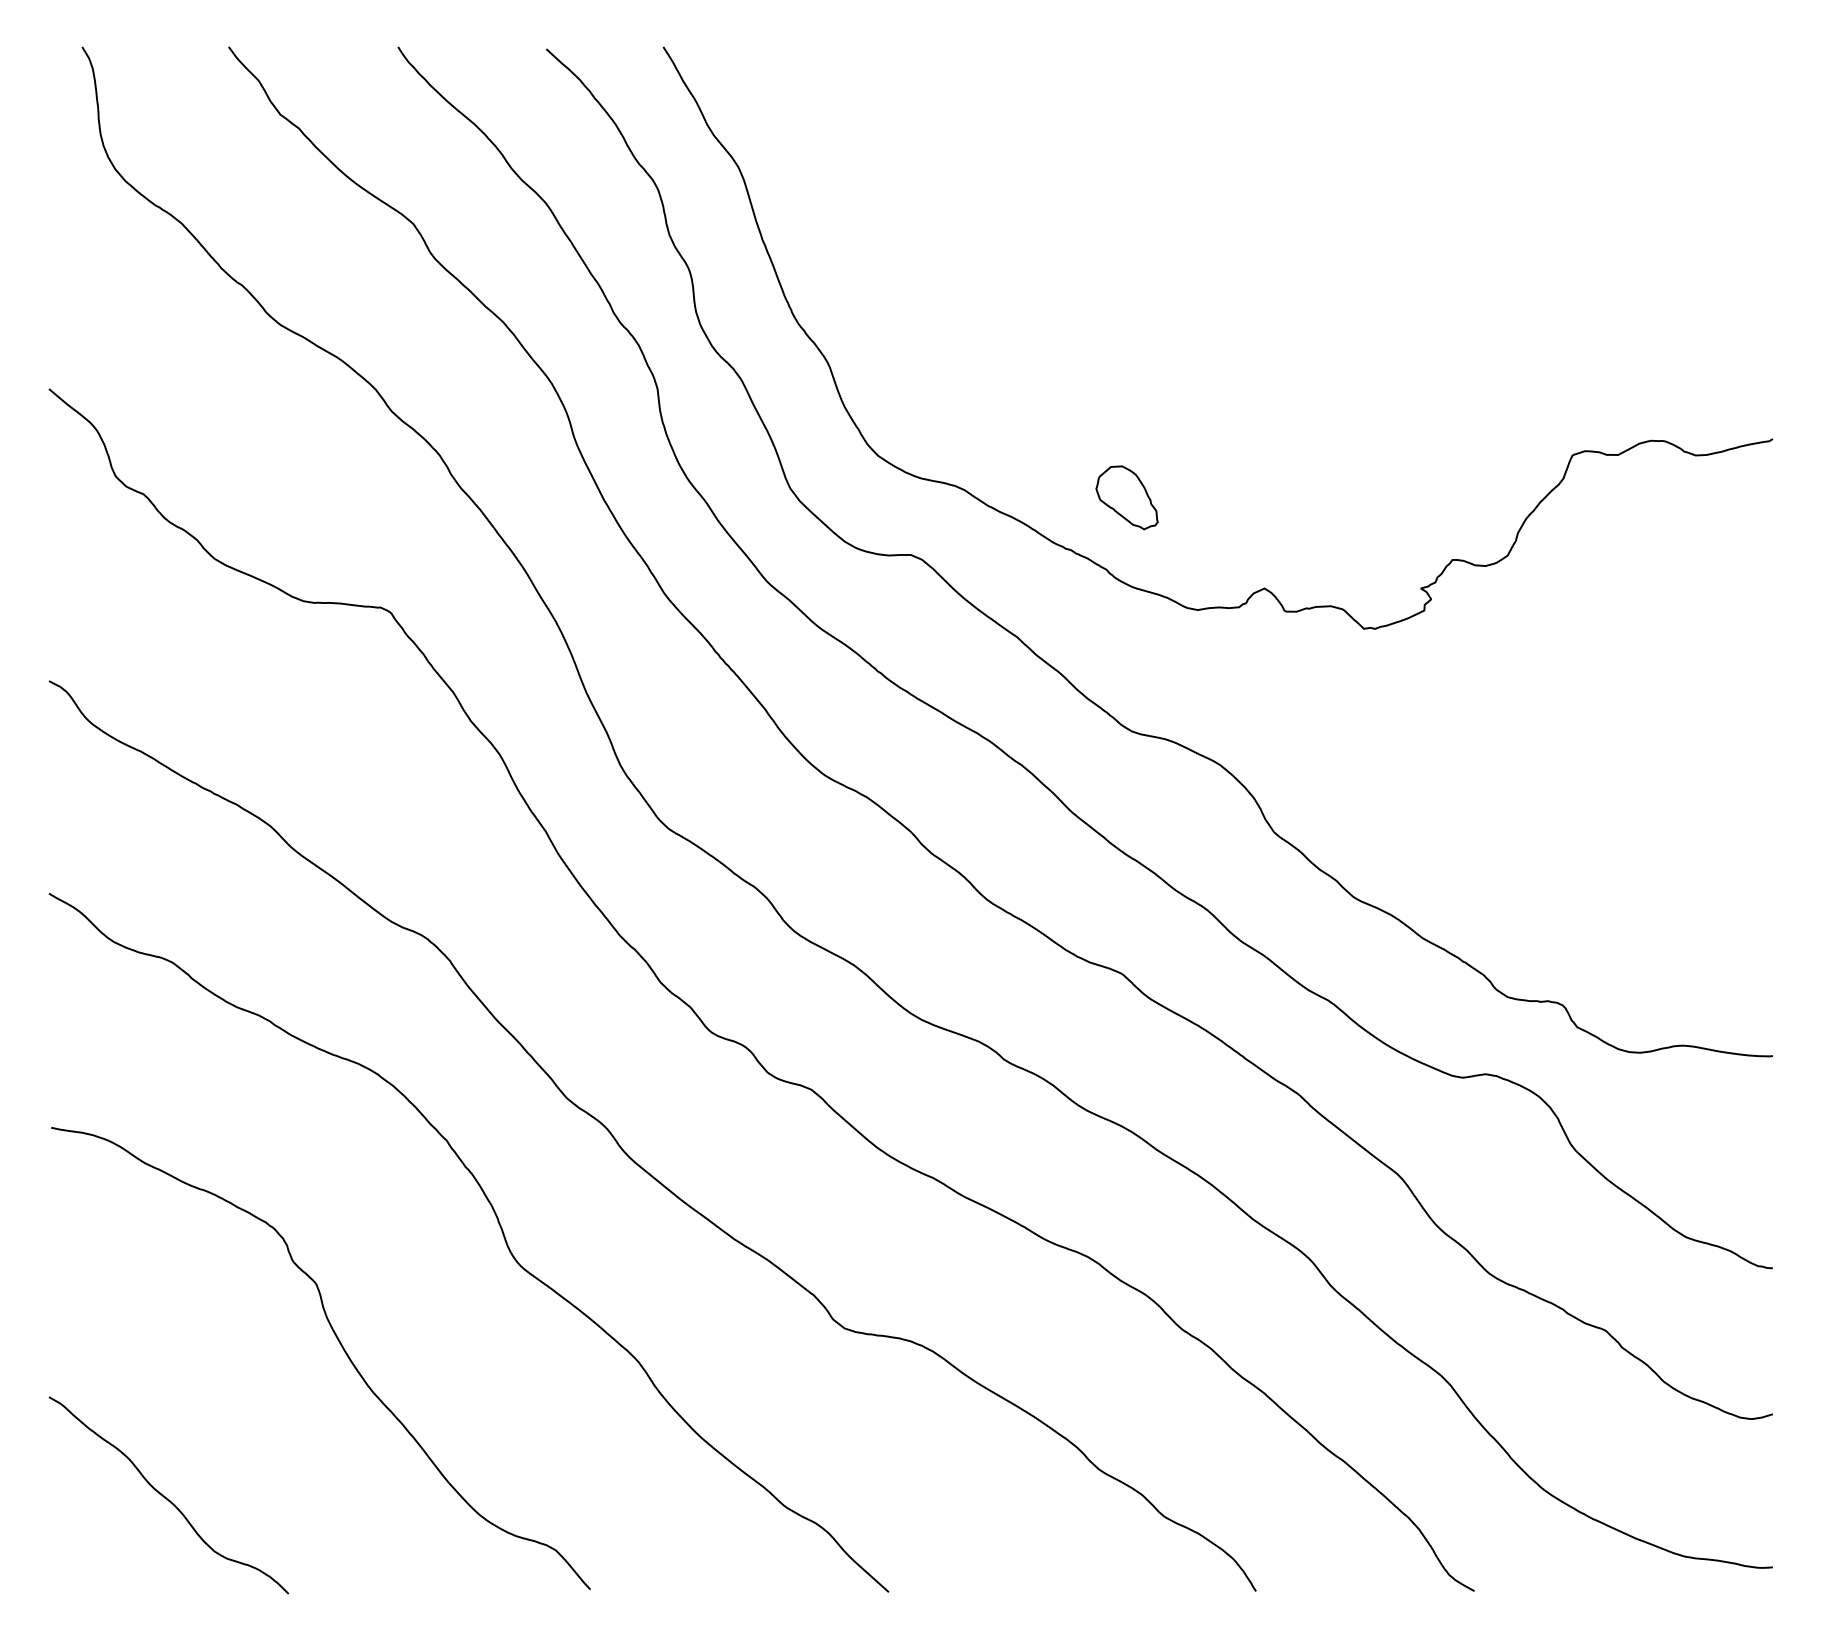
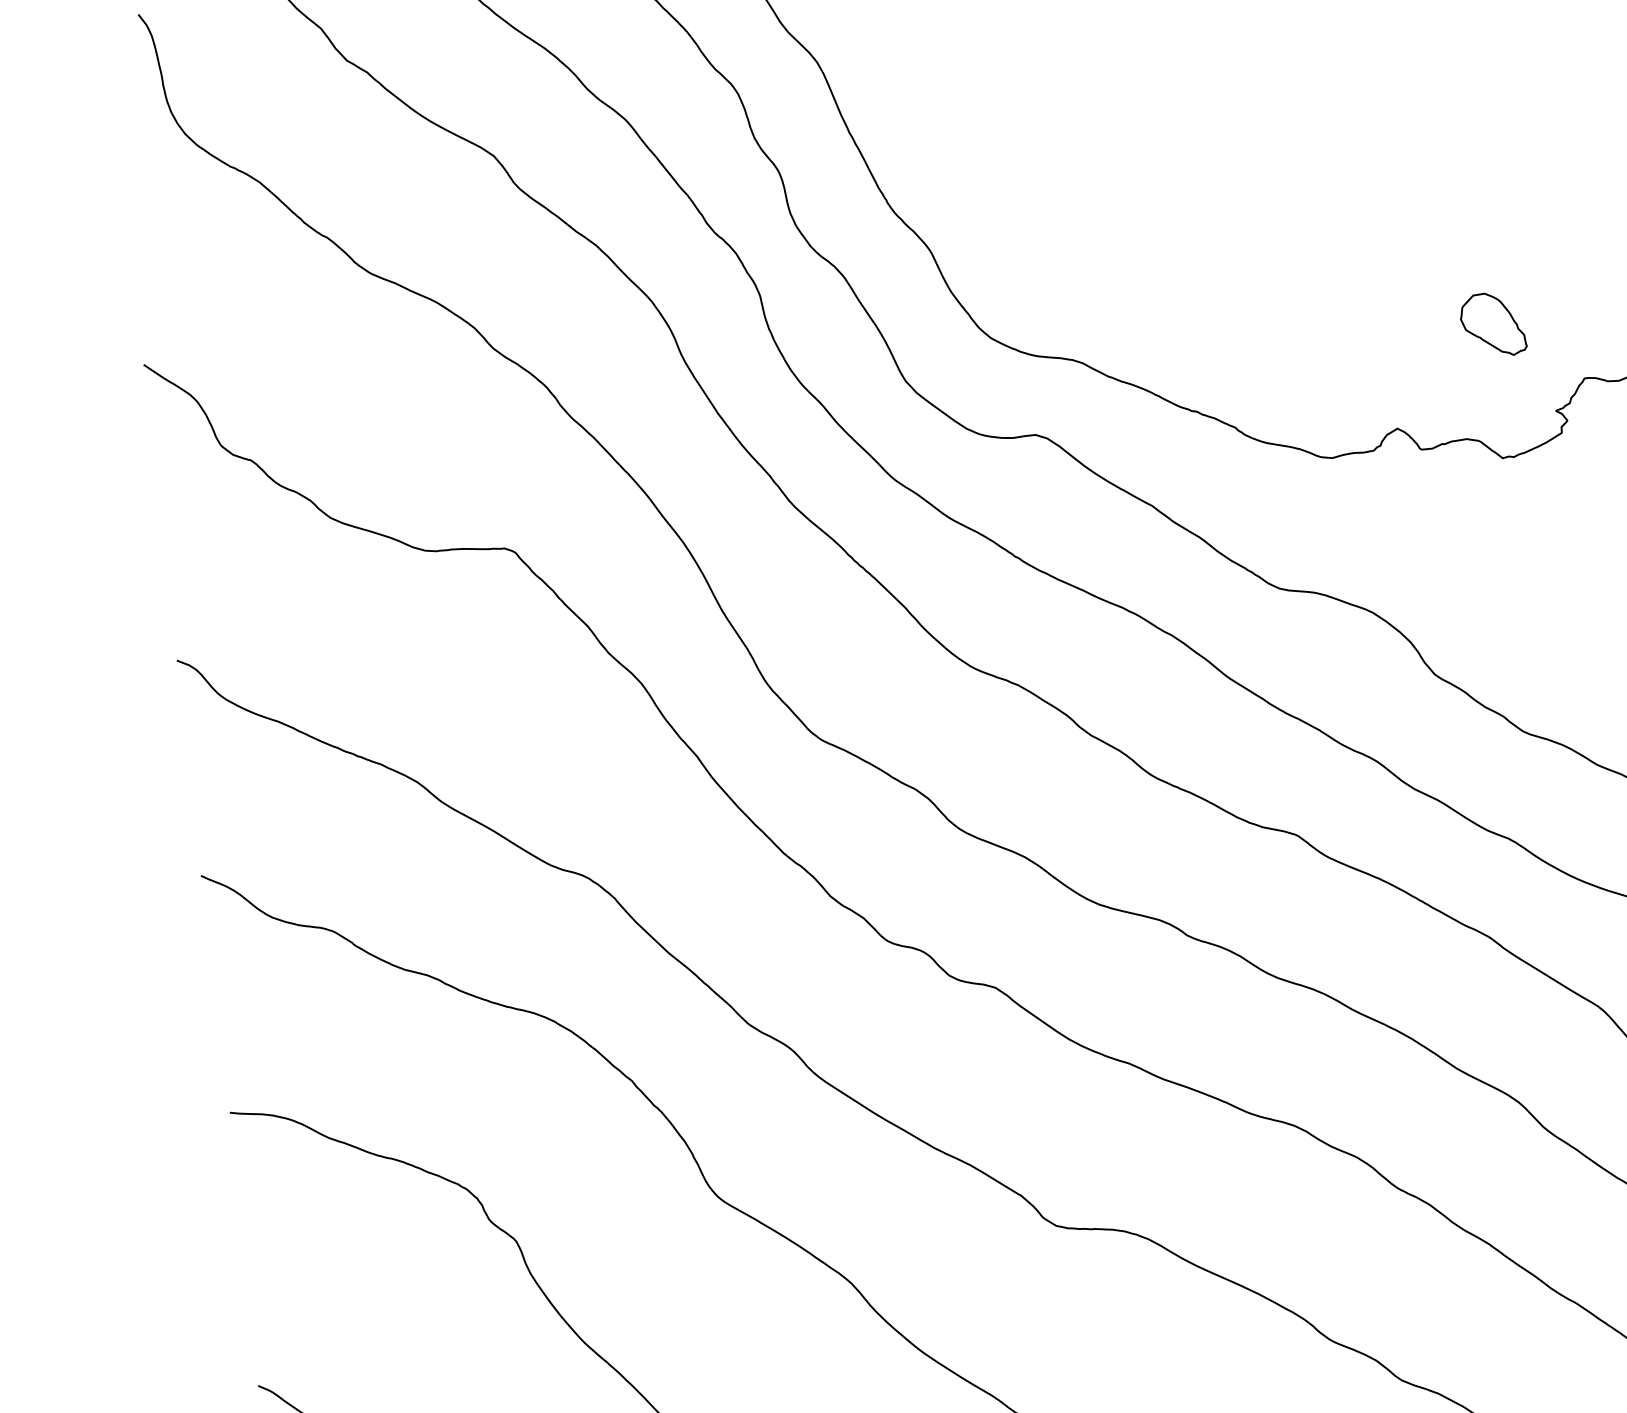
part: (1126, 497) -> (1492, 324), moved

